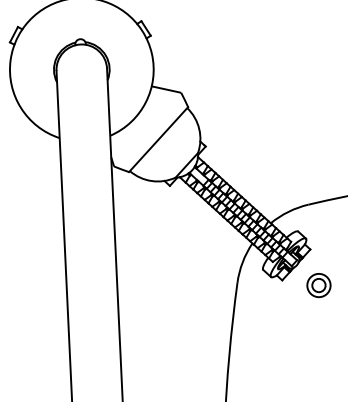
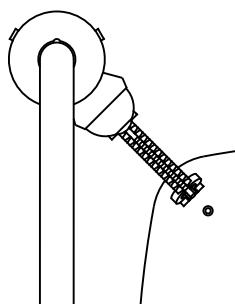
part: (318, 285) -> (207, 210), size x0.6

